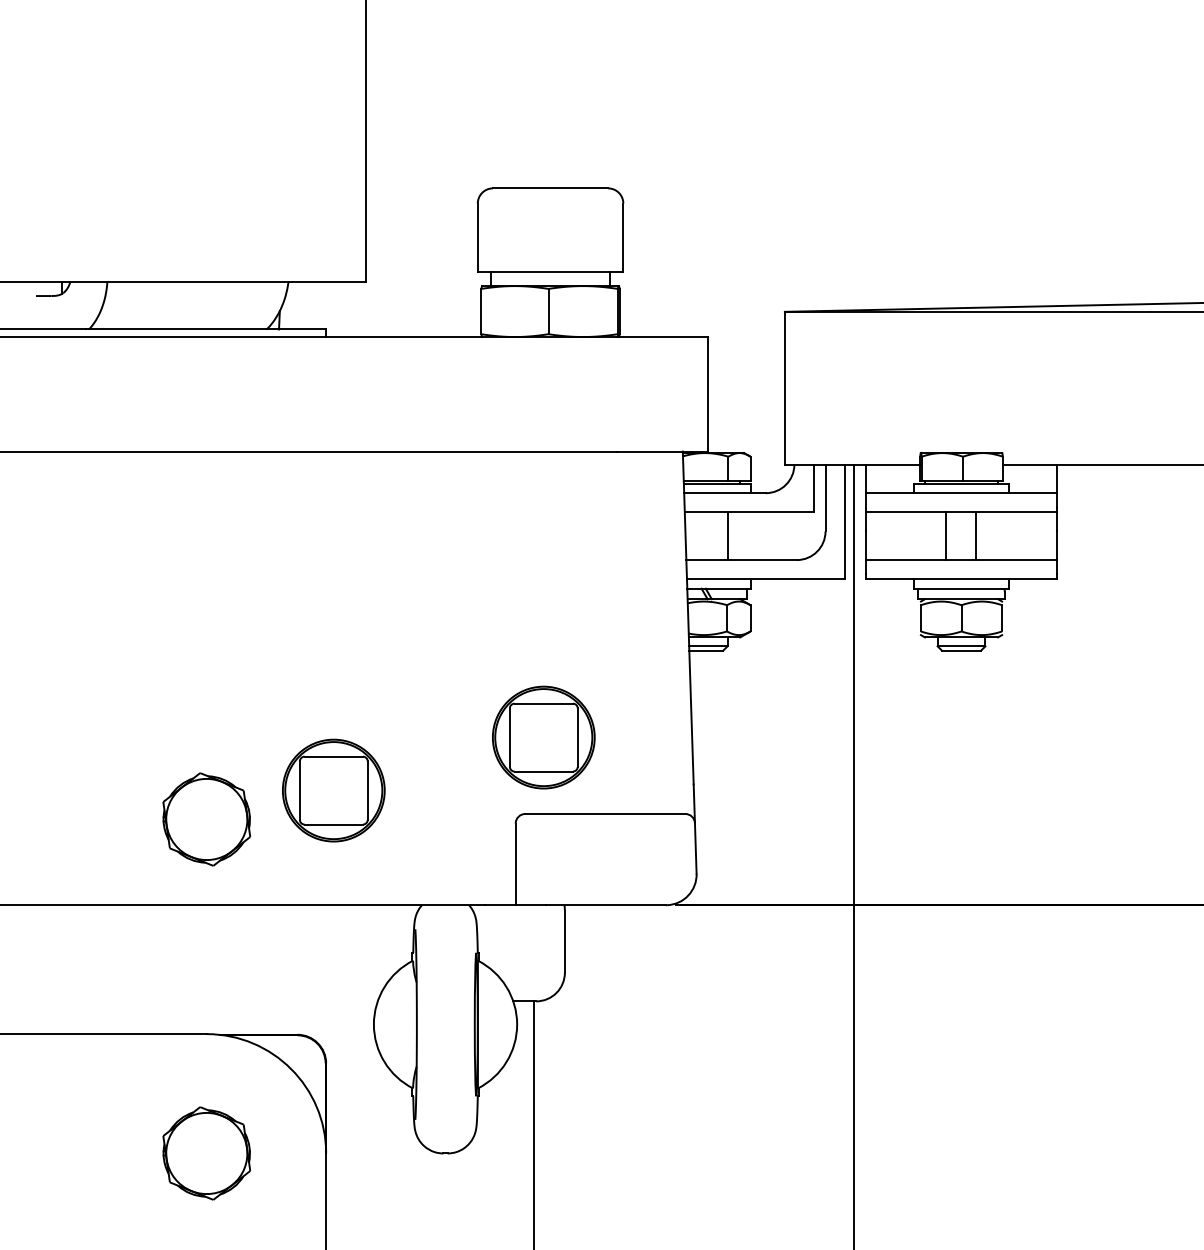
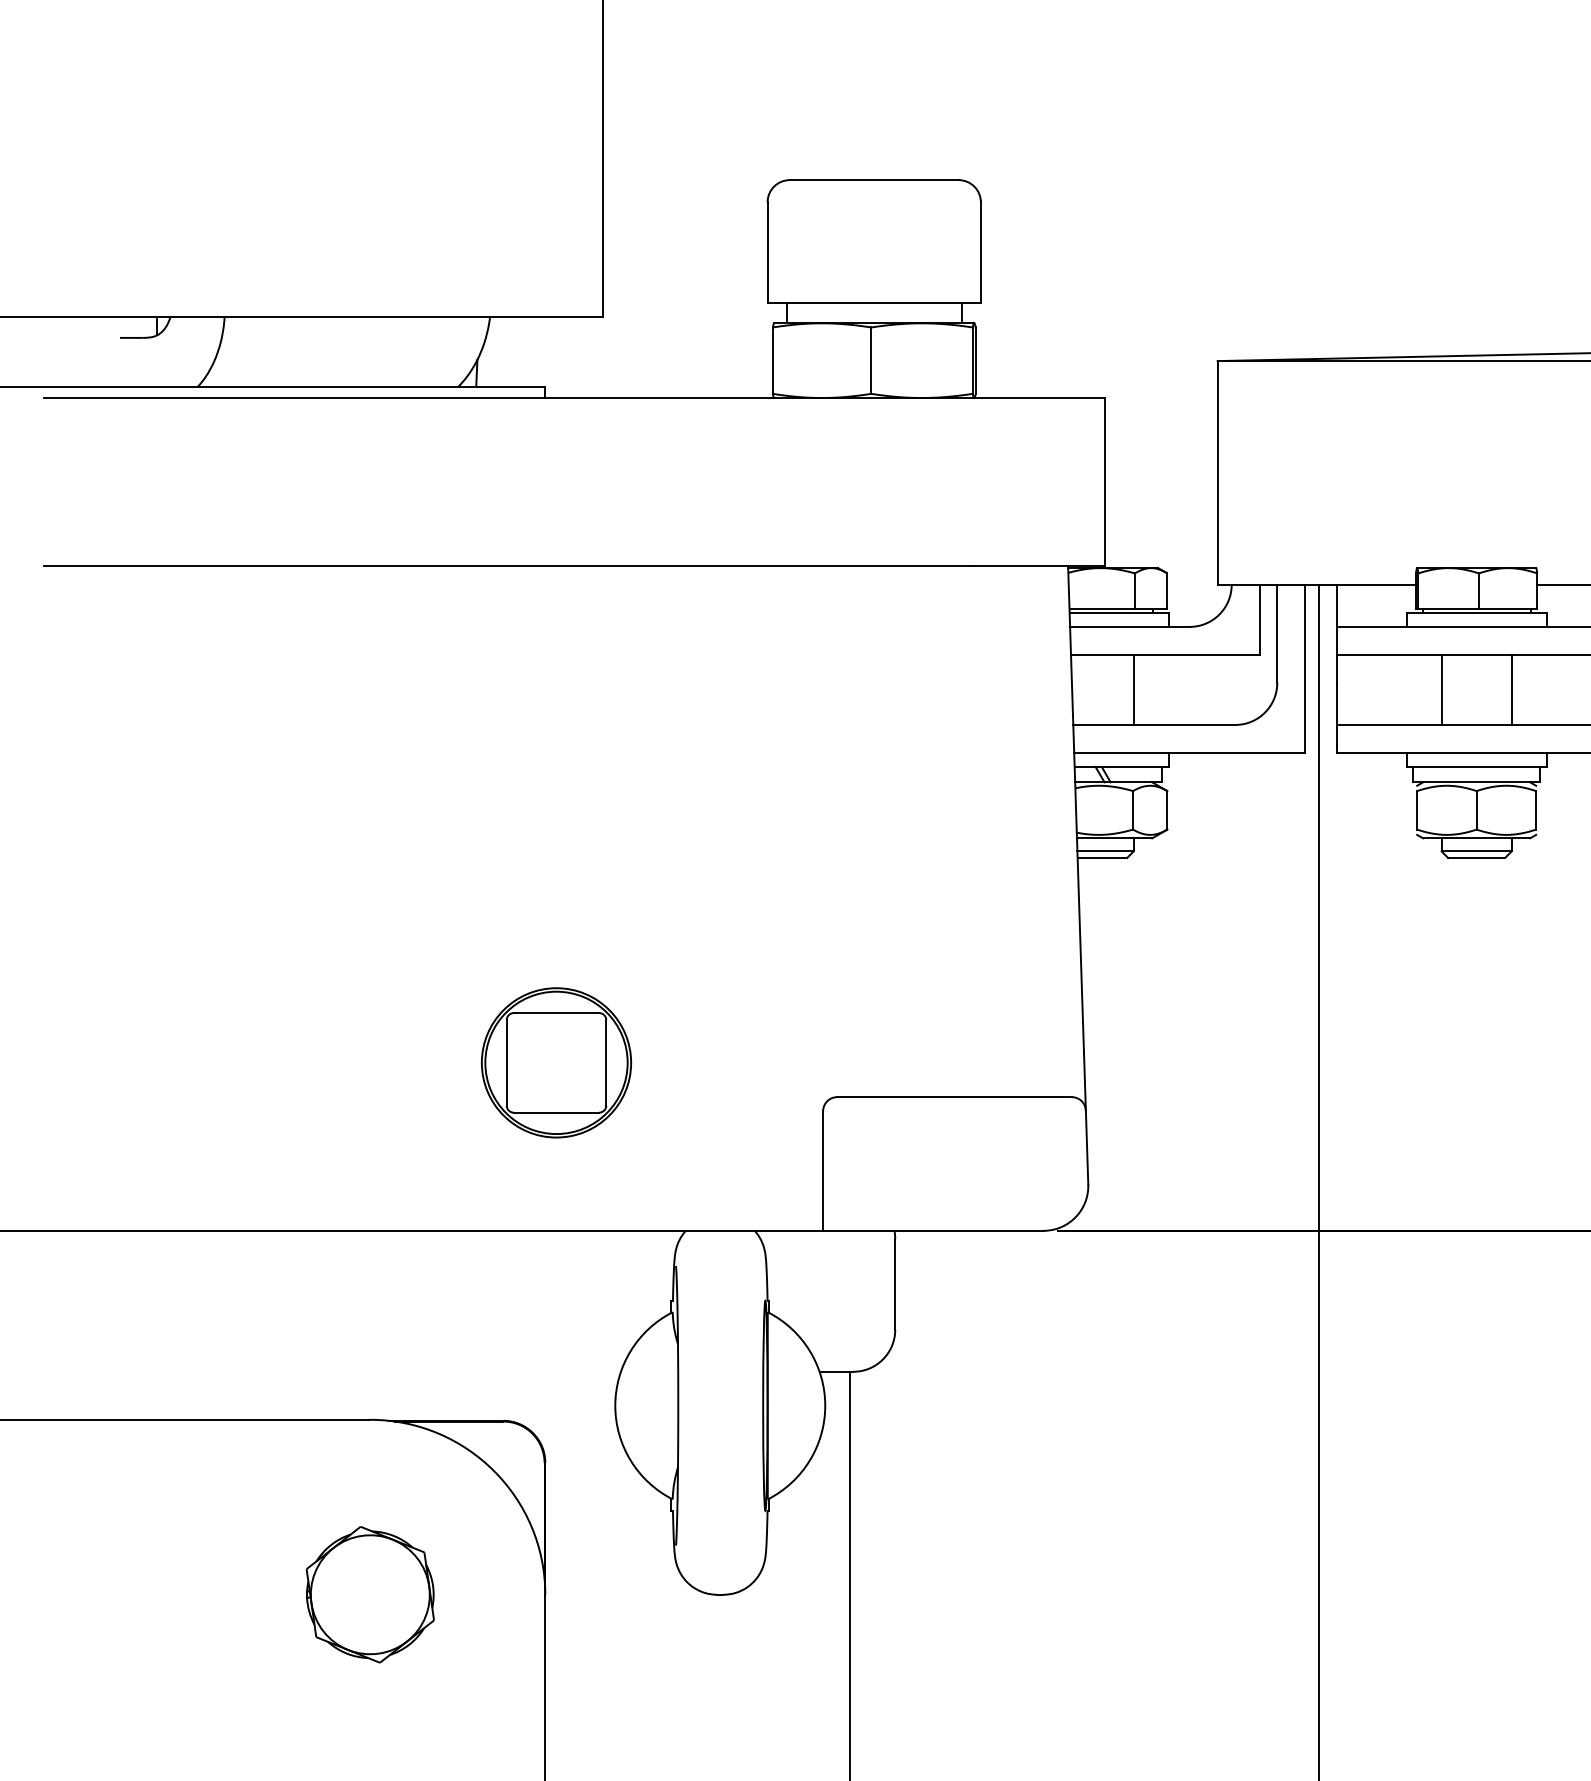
line: (946, 536) -> (1511, 690), moved
line: (975, 536) -> (1441, 690), moved
part: (543, 737) -> (863, 985), removed
part: (206, 819) -> (369, 1105), removed

